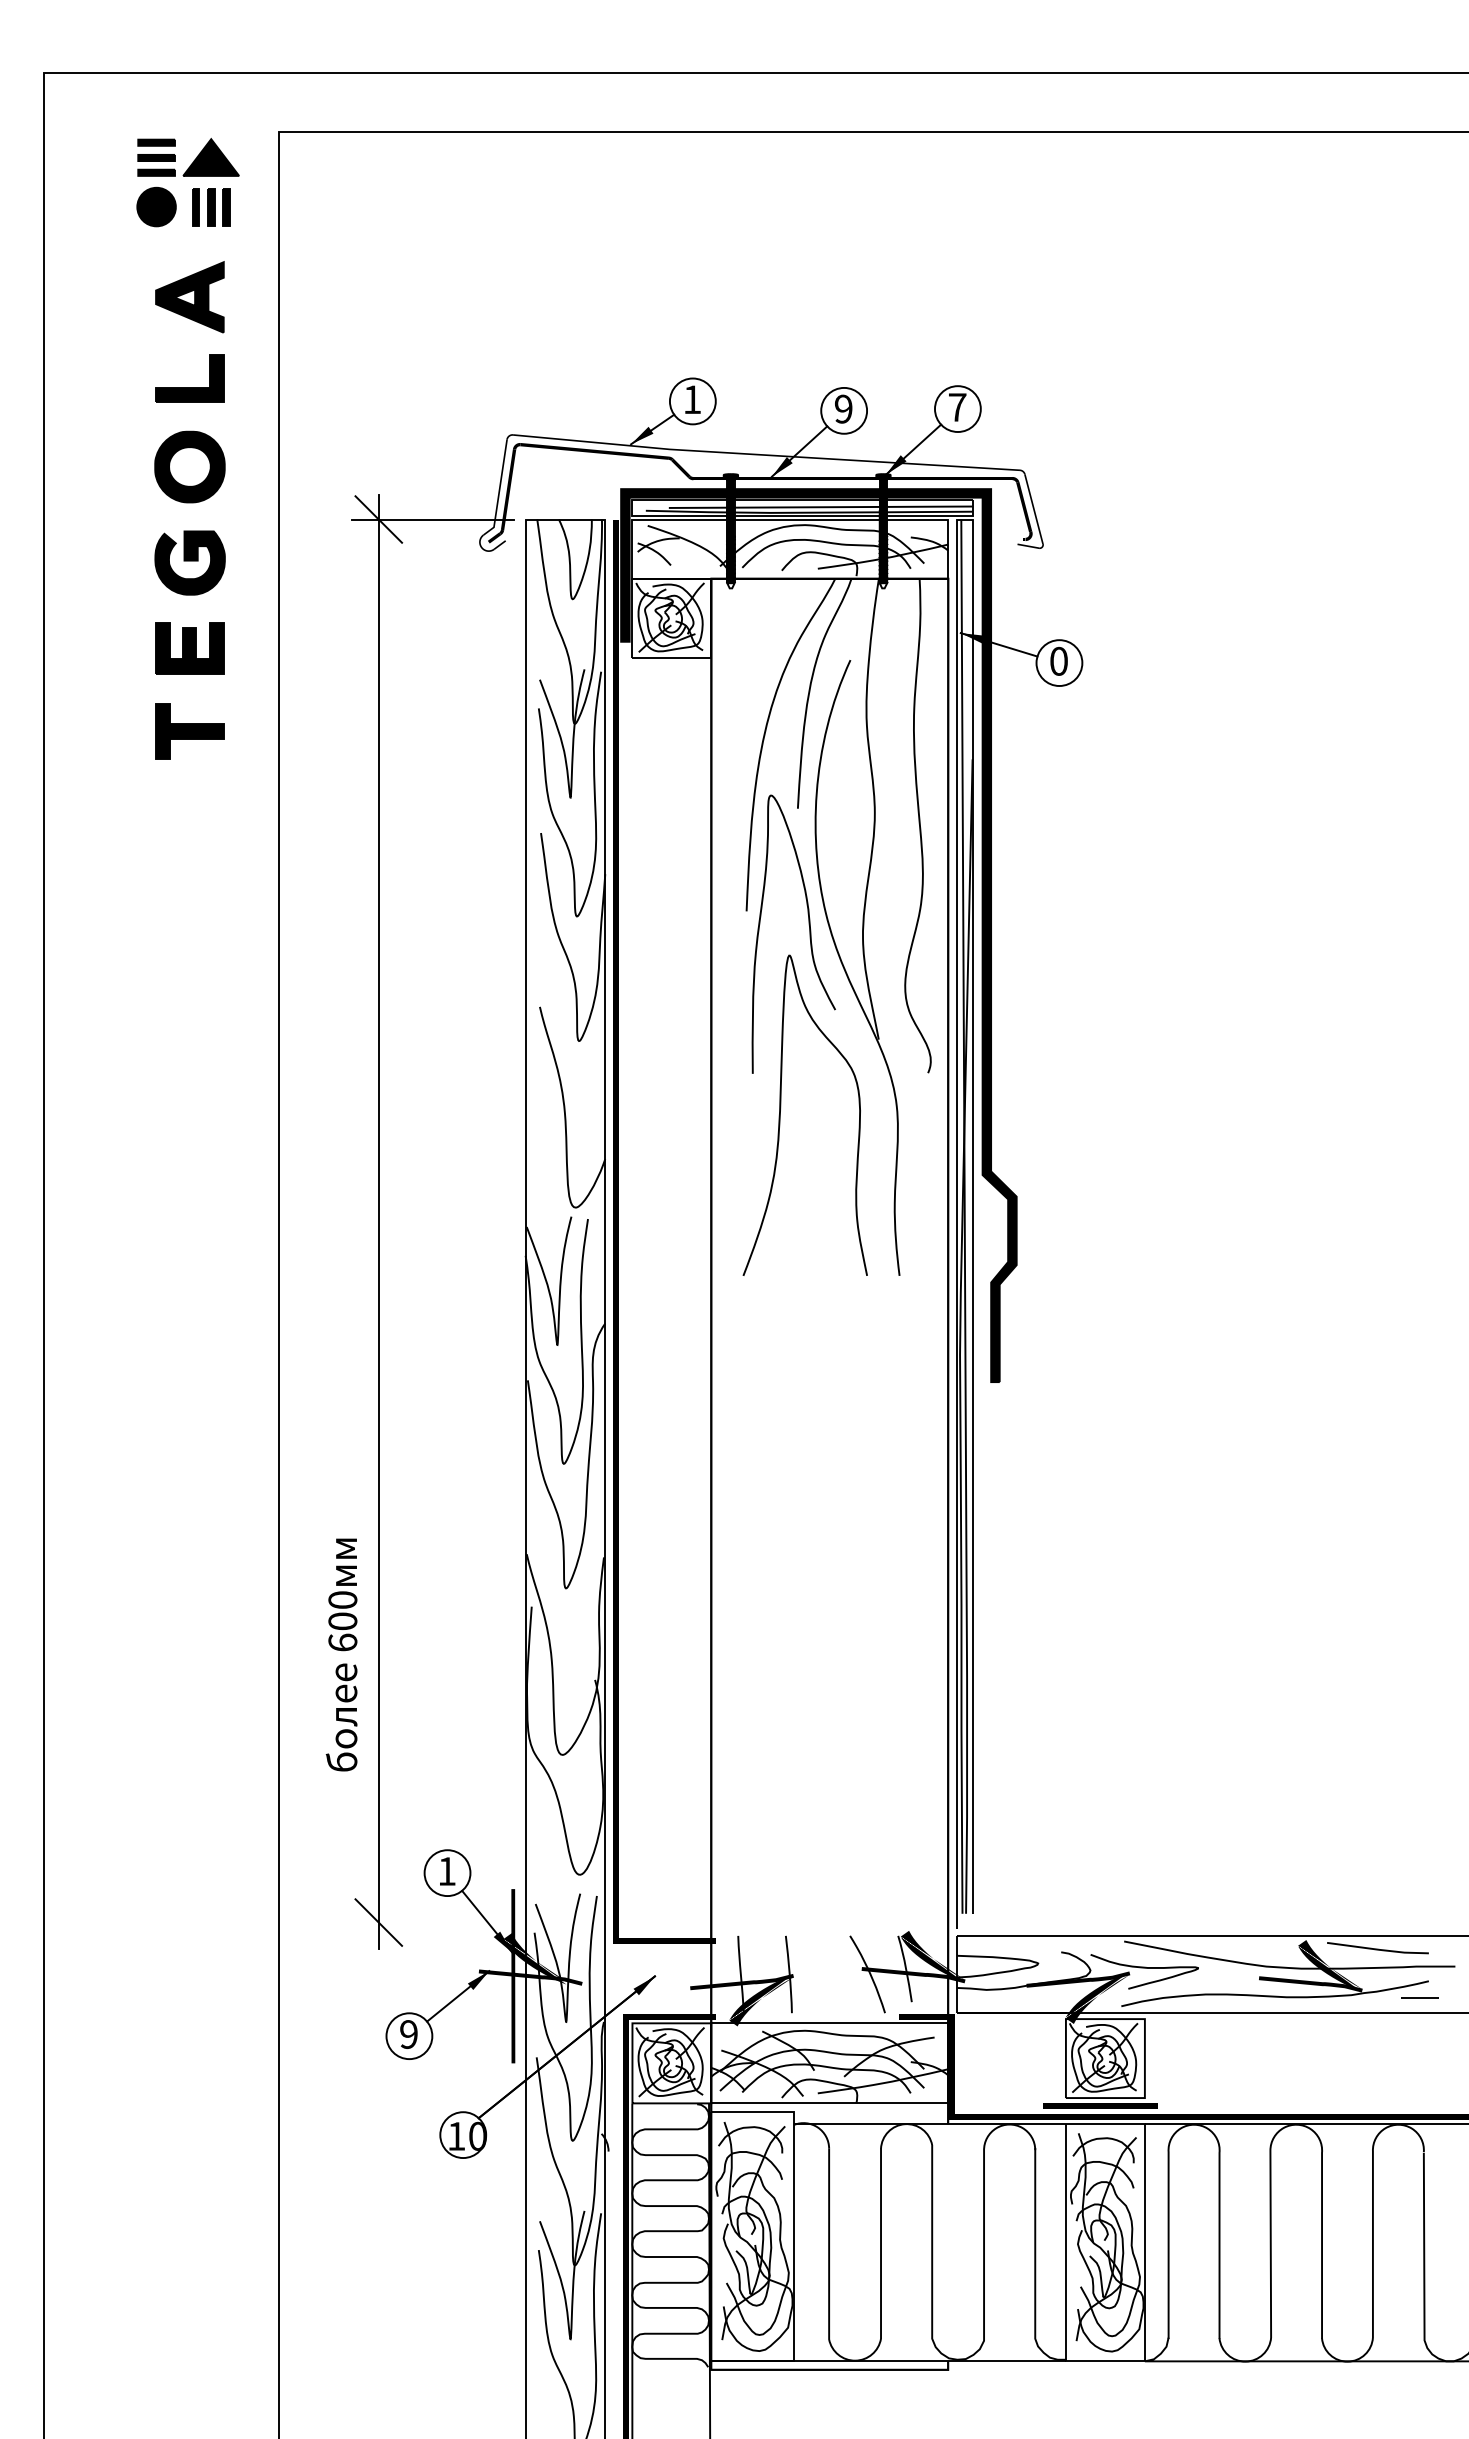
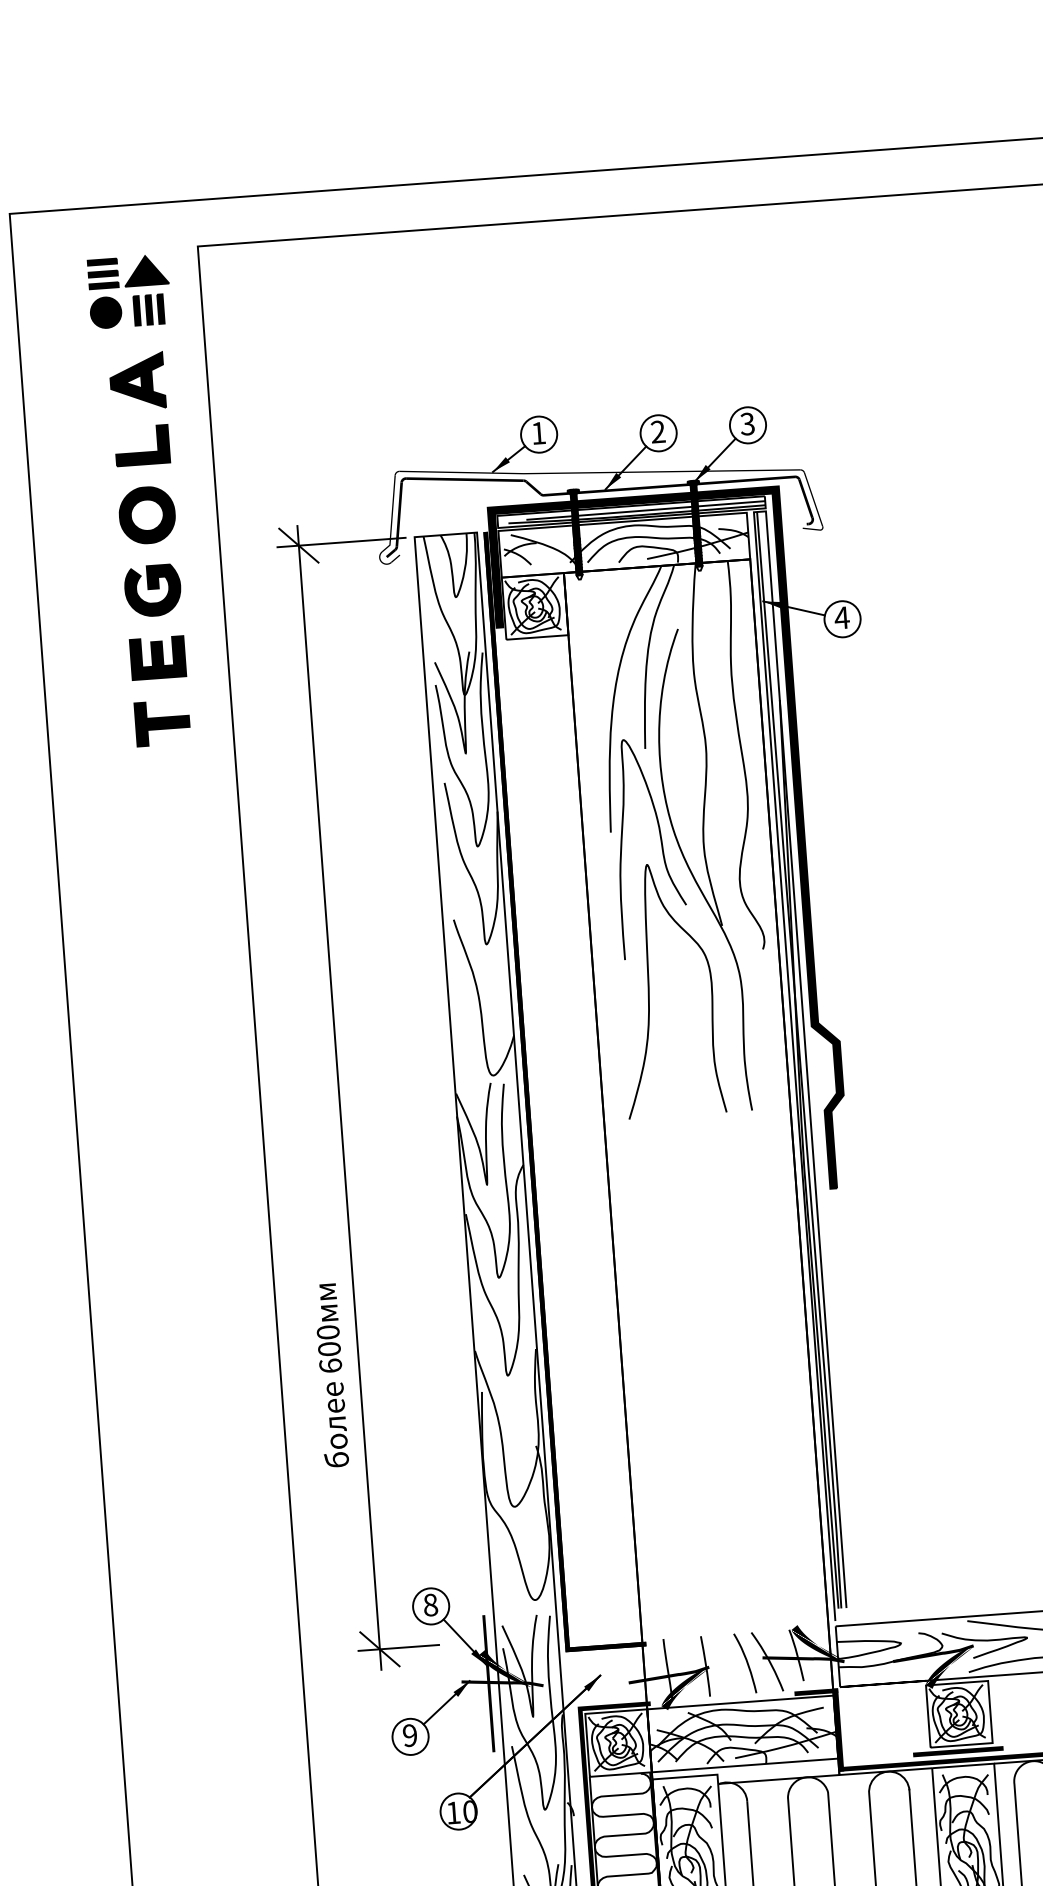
text: (957, 407) -> (747, 424), 7 -> 3
text: (843, 409) -> (658, 432), 9 -> 2
text: (1058, 660) -> (841, 617), 0 -> 4
text: (341, 1654) -> (330, 1375), moved
text: (446, 1871) -> (430, 1605), 1 -> 8
line: (402, 1922) -> (398, 1647), added
curve: (841, 1974) -> (746, 1663), added

